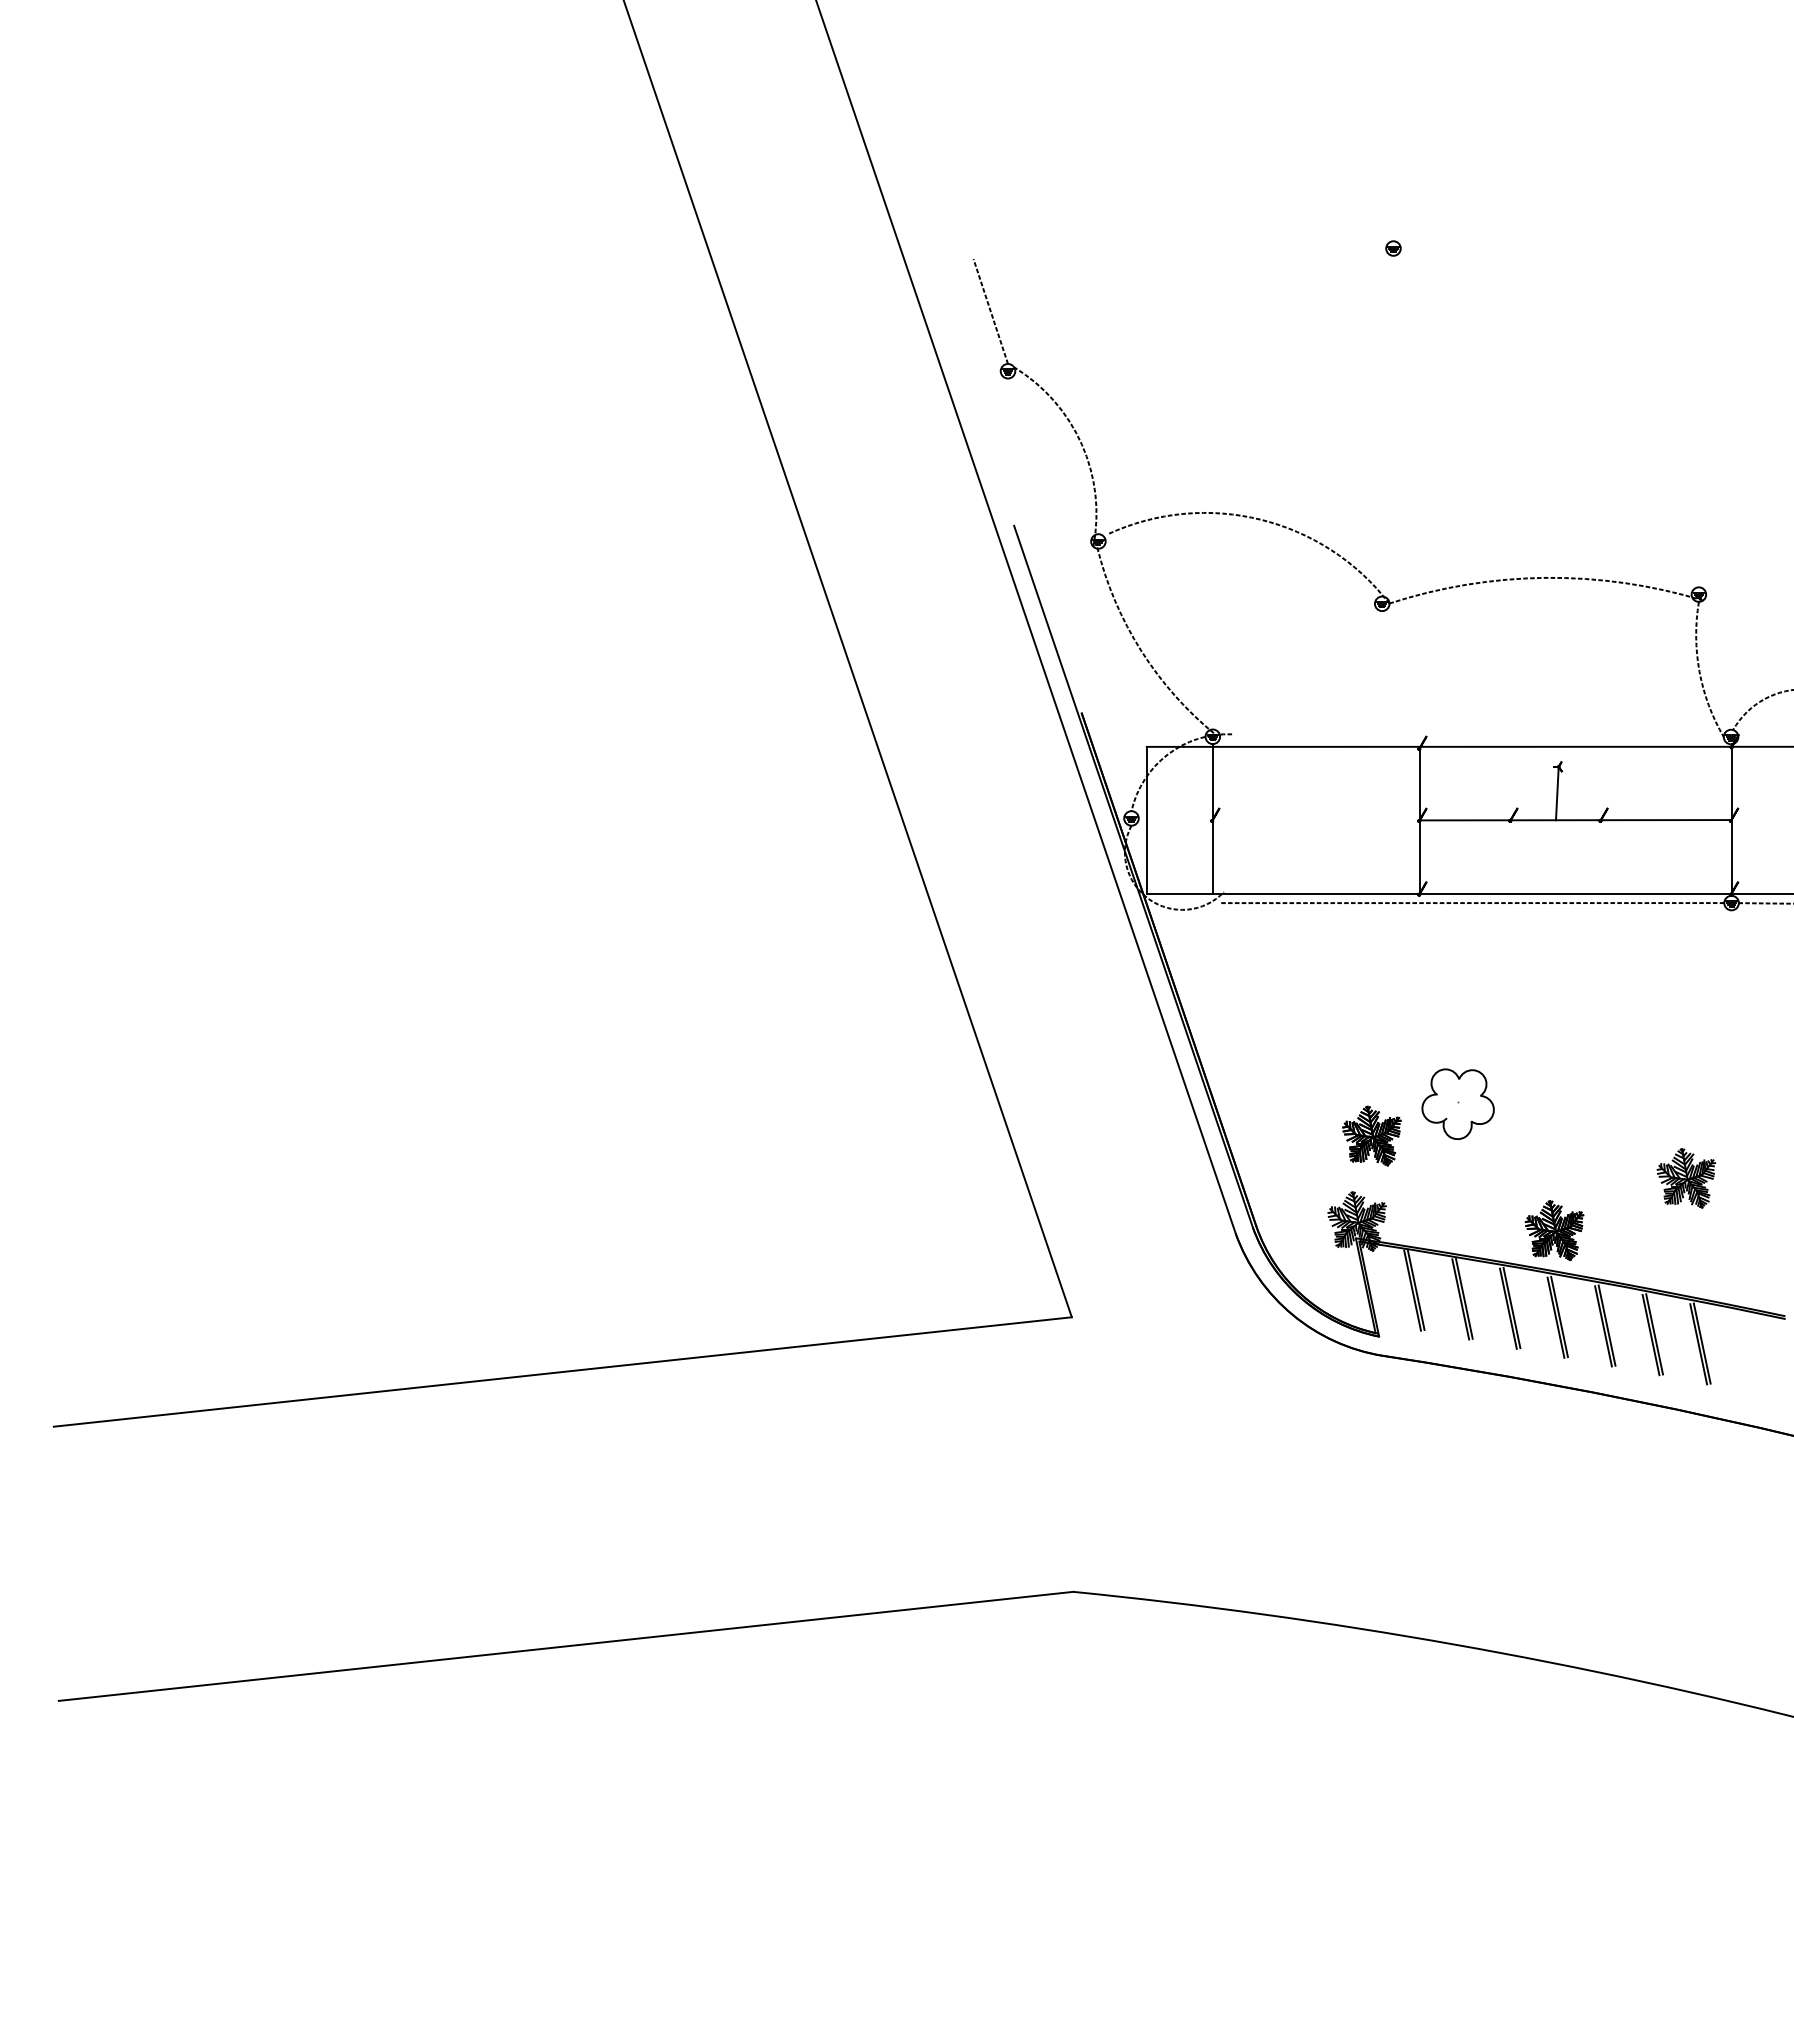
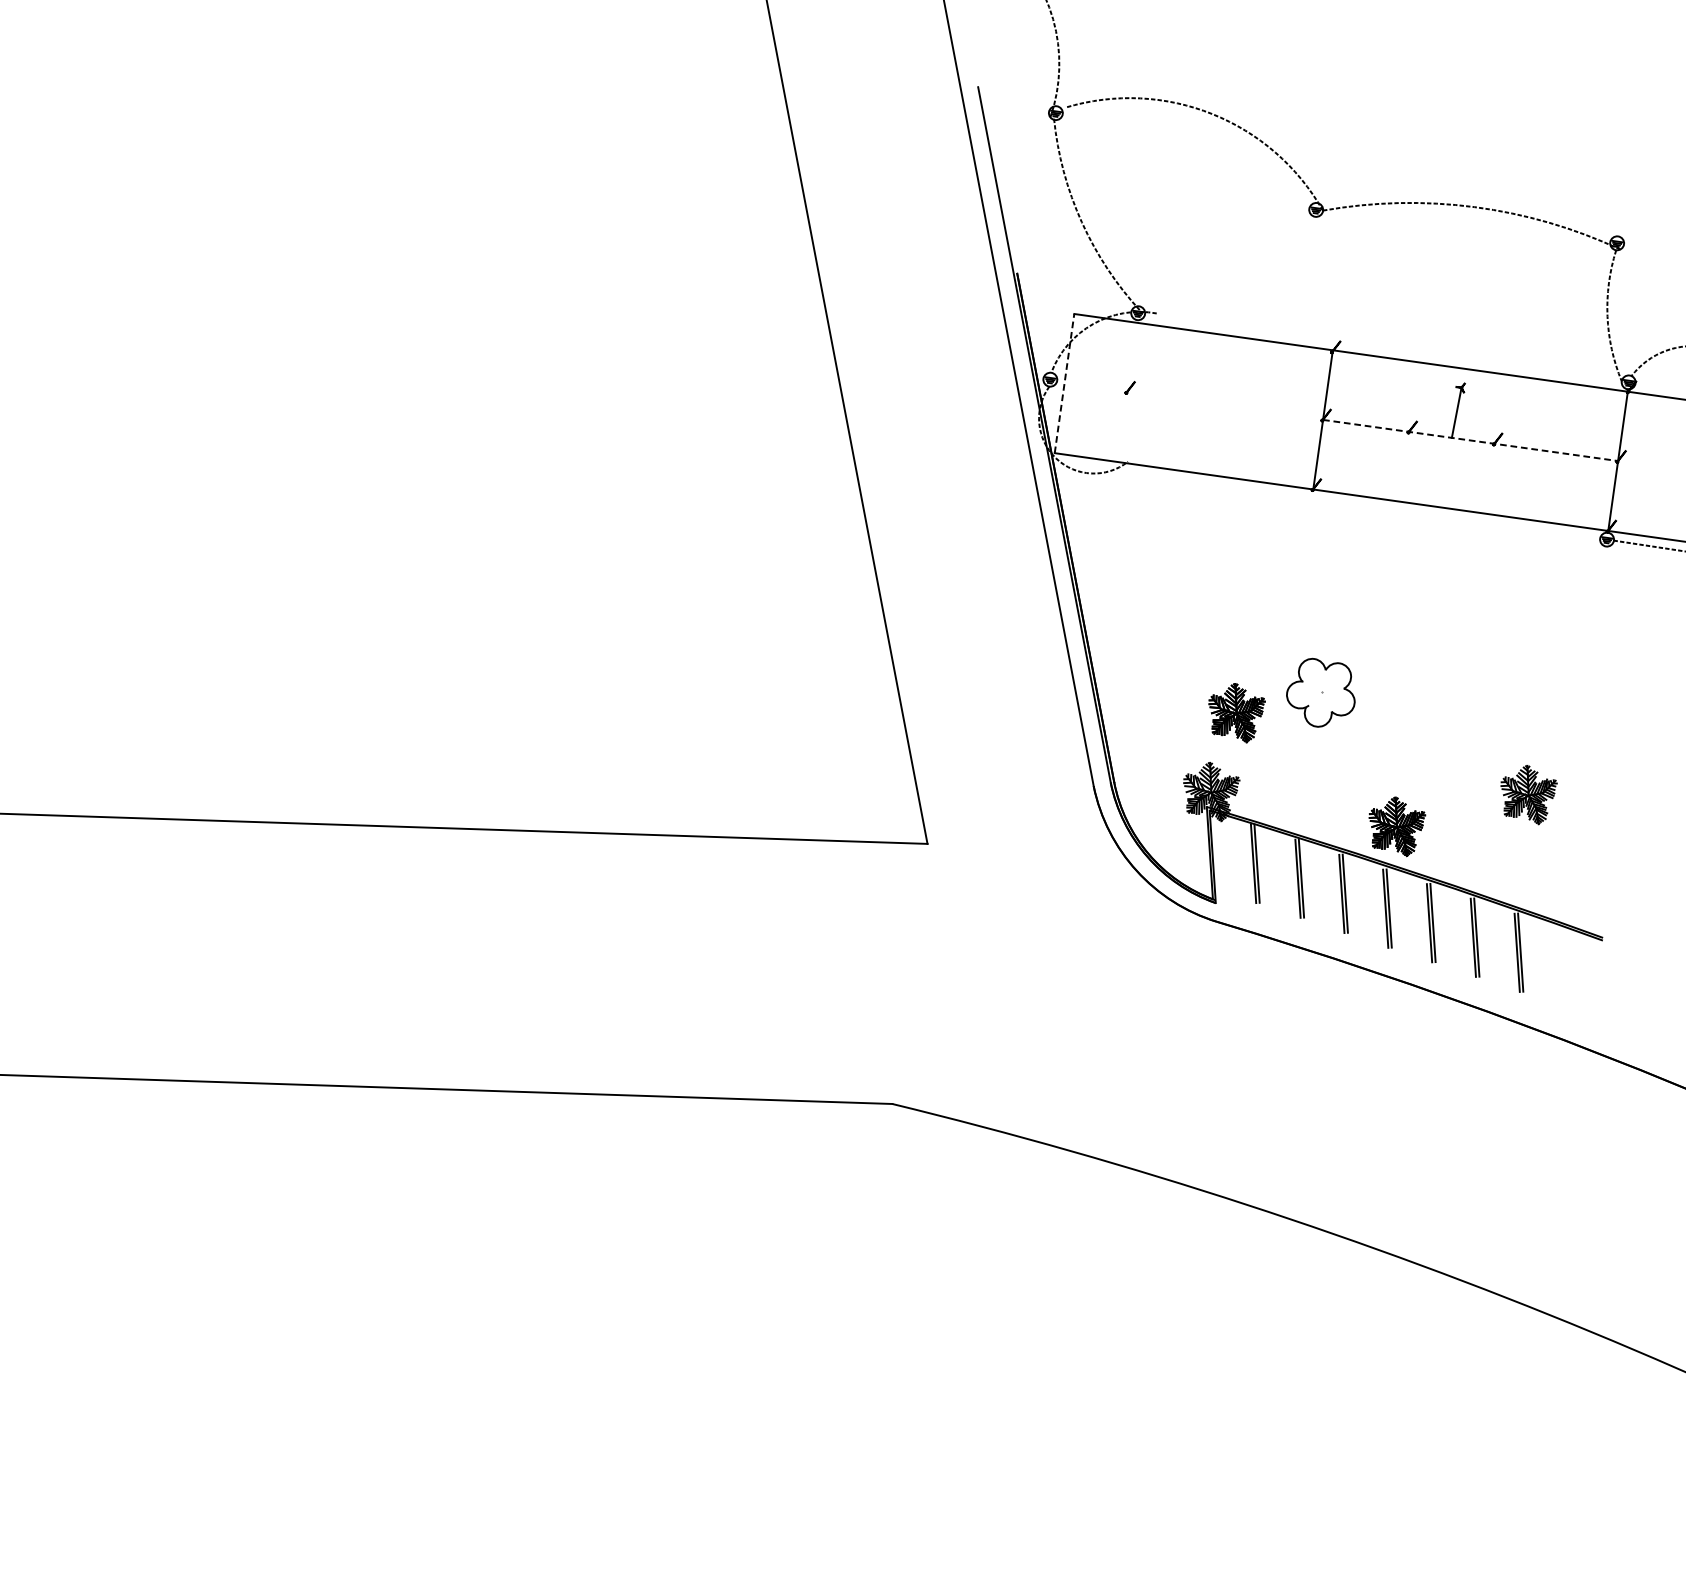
line: (1212, 818) -> (1127, 390), removed
line: (1146, 820) -> (1064, 383), solid -> dashed
line: (1575, 820) -> (1470, 440), solid -> dashed
line: (1471, 903) -> (1360, 505), removed

